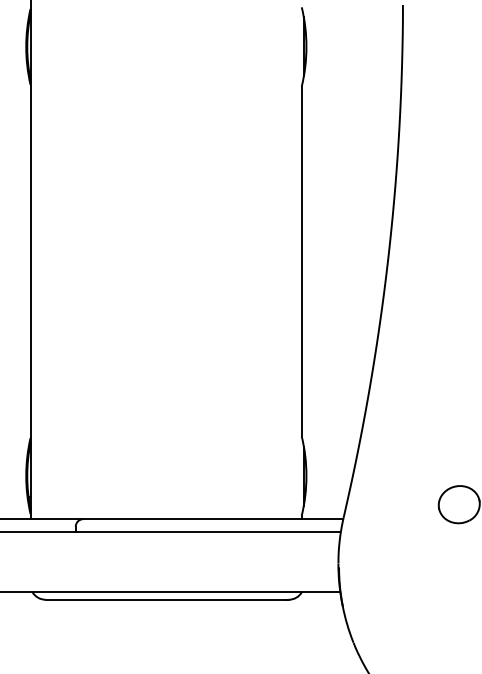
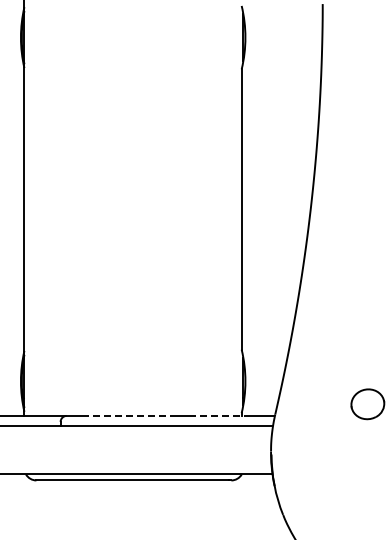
line: (157, 518) -> (126, 415), solid -> dashed
line: (275, 518) -> (220, 415), solid -> dashed

